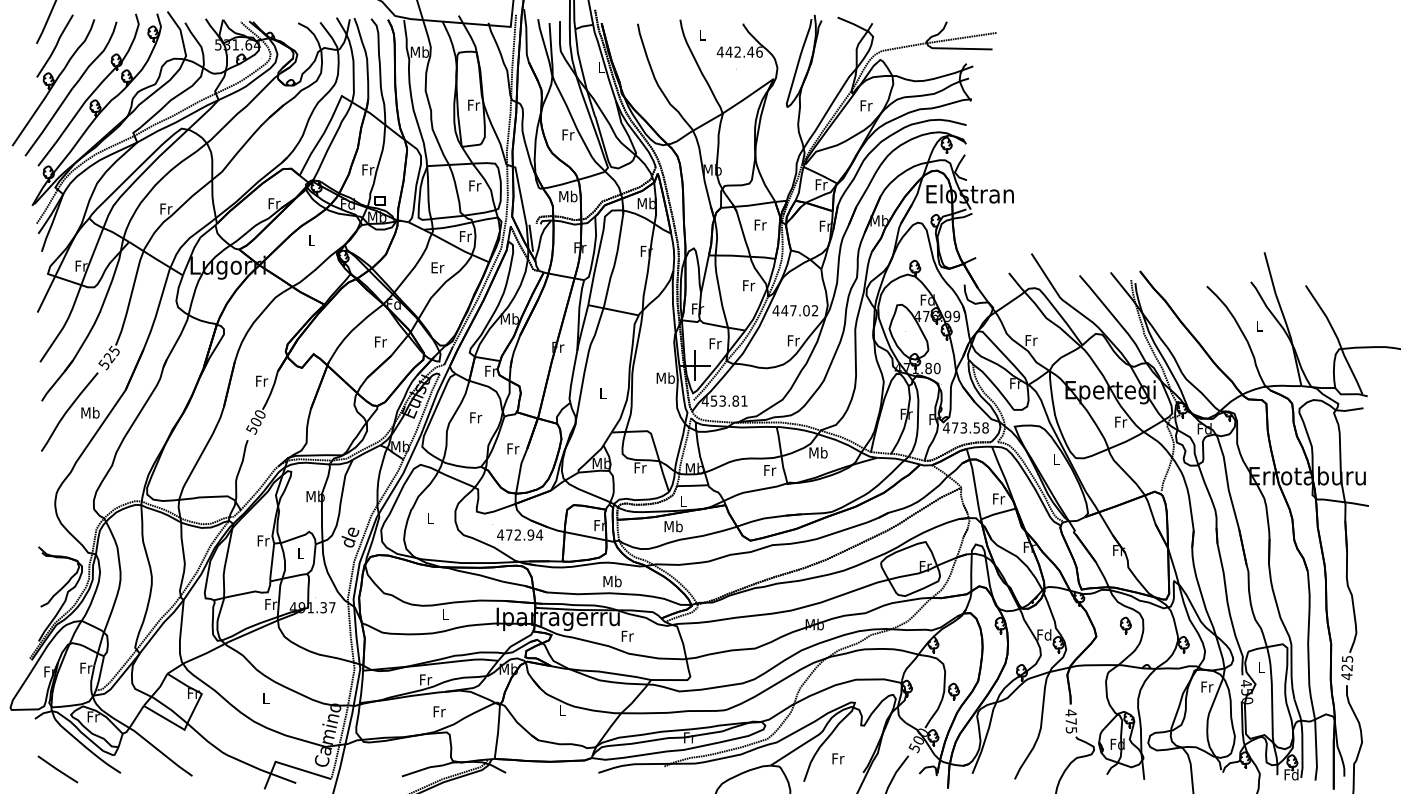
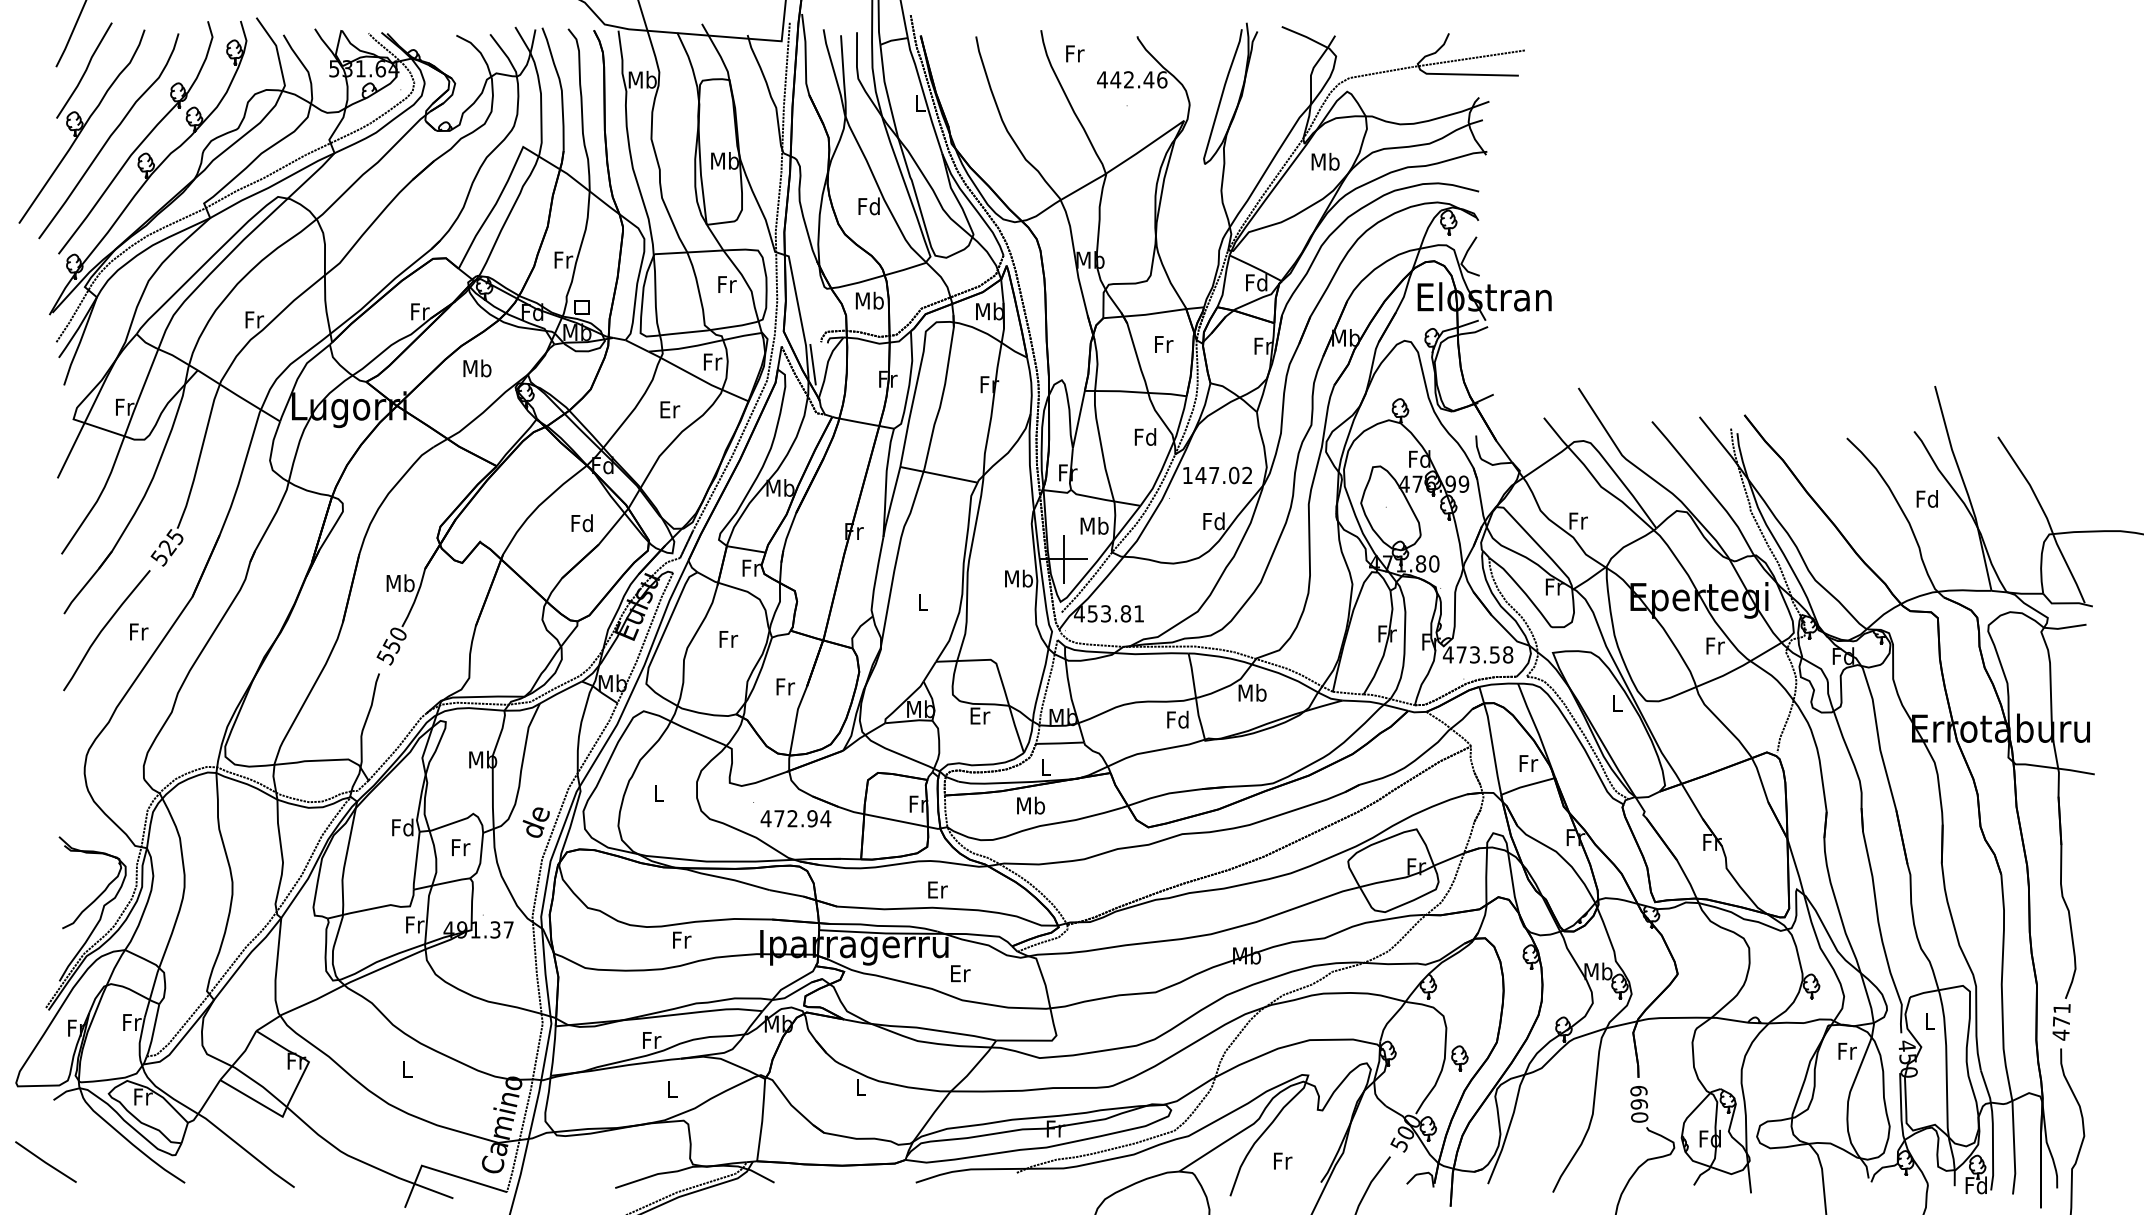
text: (702, 34) -> (1075, 52), L -> Fr
text: (473, 104) -> (724, 159), Fr -> Mb
text: (866, 105) -> (1325, 161), Fr -> Mb
text: (567, 134) -> (868, 205), Fr -> Fd
text: (821, 184) -> (1257, 282), Fr -> Fd
text: (311, 240) -> (476, 368), L -> Mb
text: (748, 285) -> (1145, 436), Fr -> Fd
text: (775, 310) -> (1186, 475), 447.02 -> 147.02
text: (1259, 325) -> (1927, 498), L -> Fd
text: (793, 340) -> (1214, 521), Fr -> Fd
text: (380, 341) -> (582, 522), Fr -> Fd
text: (715, 343) -> (1094, 525), Fr -> Mb
text: (261, 380) -> (400, 582), Fr -> Mb
text: (90, 412) -> (138, 631), Mb -> Fr
text: (255, 422) -> (391, 646), 500 -> 550
text: (640, 467) -> (980, 715), Fr -> Er
text: (769, 470) -> (1177, 719), Fr -> Fd
text: (263, 540) -> (403, 827), Fr -> Fd
text: (301, 553) -> (461, 846), L -> Fr
text: (612, 581) -> (937, 889), Mb -> Er
text: (445, 613) -> (681, 938), L -> Fr
part: (1125, 625) -> (1722, 957), removed
text: (1044, 634) -> (1598, 970), Fd -> Mb
text: (627, 636) -> (960, 973), Fr -> Er
text: (1347, 663) -> (2061, 1015), 425 -> 471
text: (439, 711) -> (672, 1088), Fr -> L
text: (1071, 721) -> (1639, 1104), 475 -> 660
line: (57, 769) -> (45, 1162), moved

